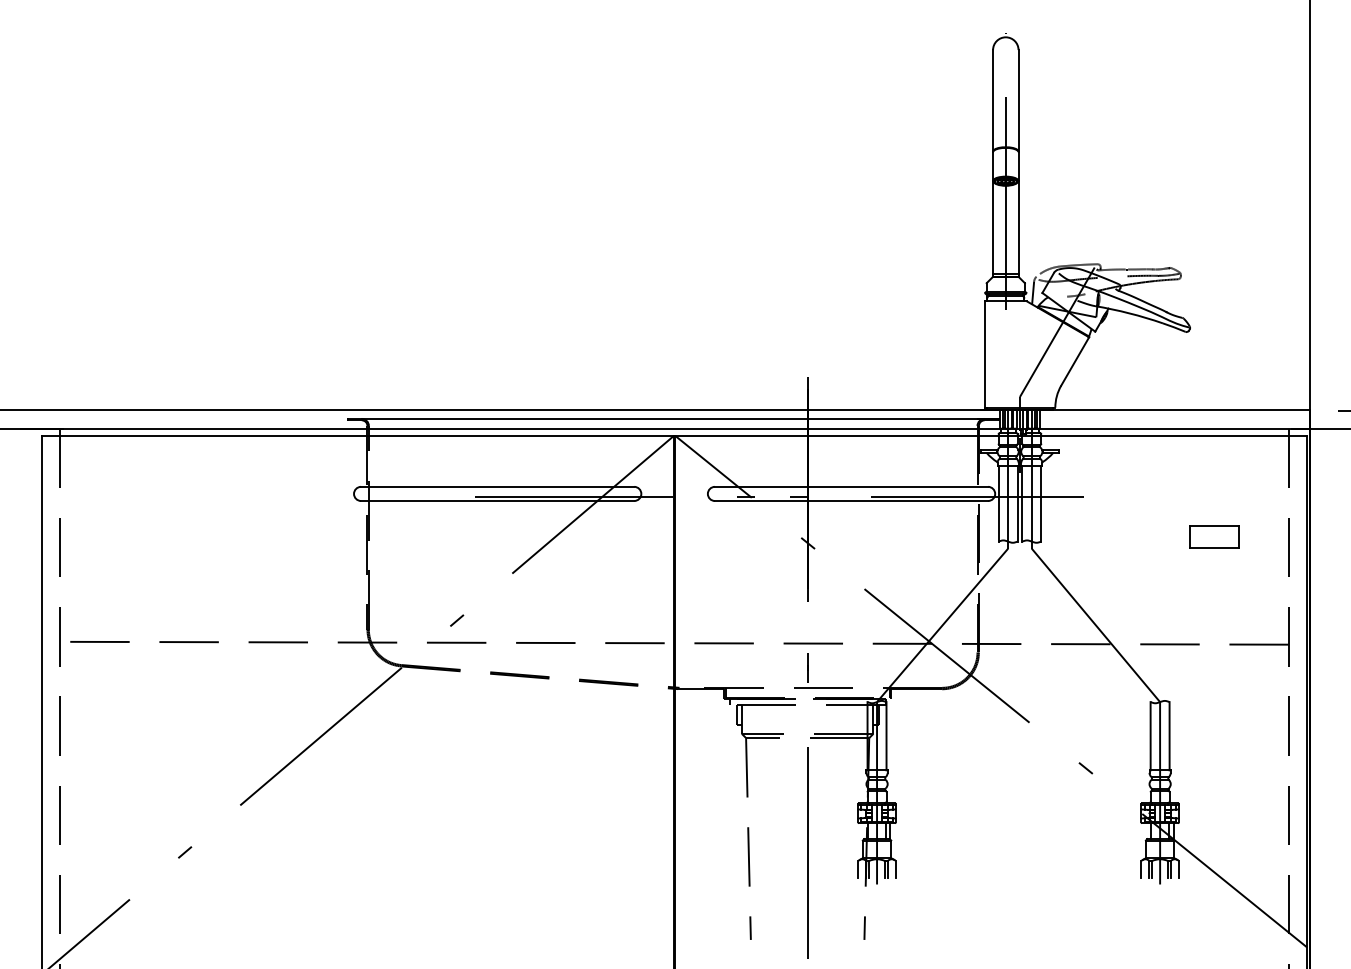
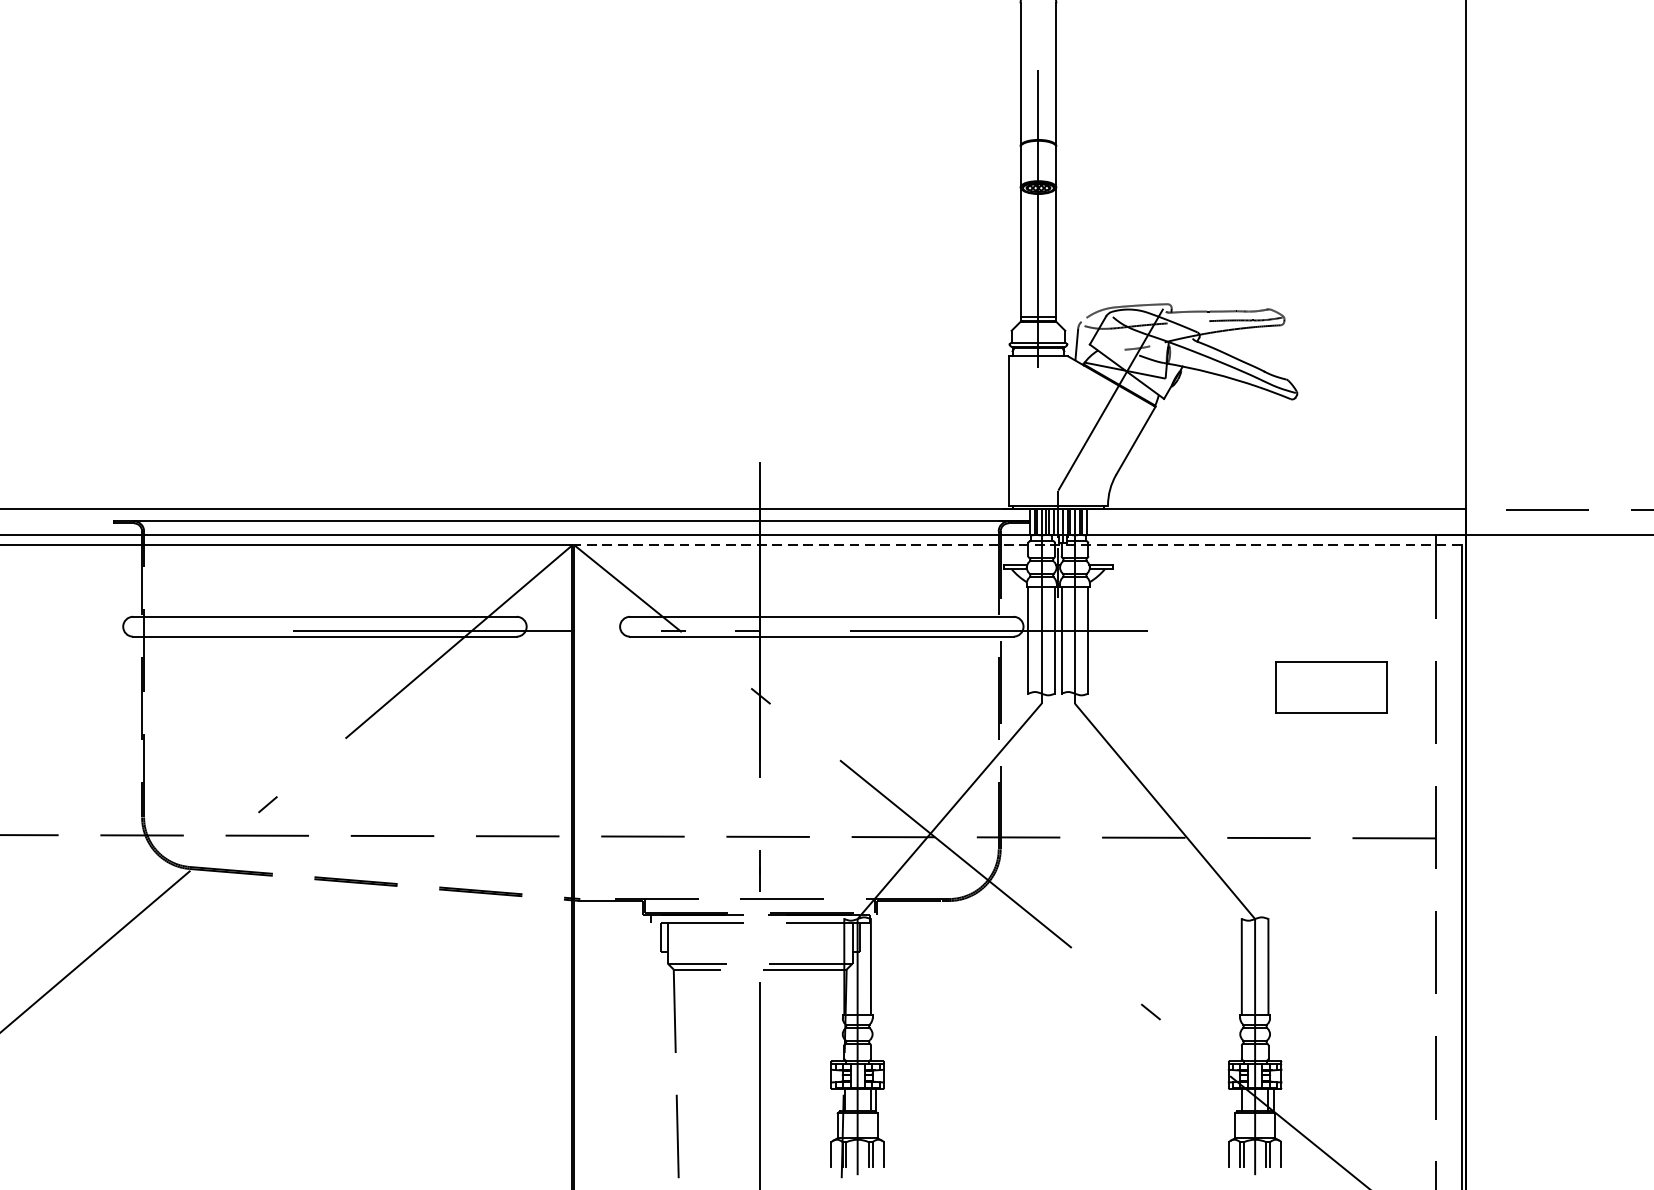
line: (991, 435) -> (1018, 544), solid -> dashed
part: (1214, 536) -> (1331, 686), size x1.6

